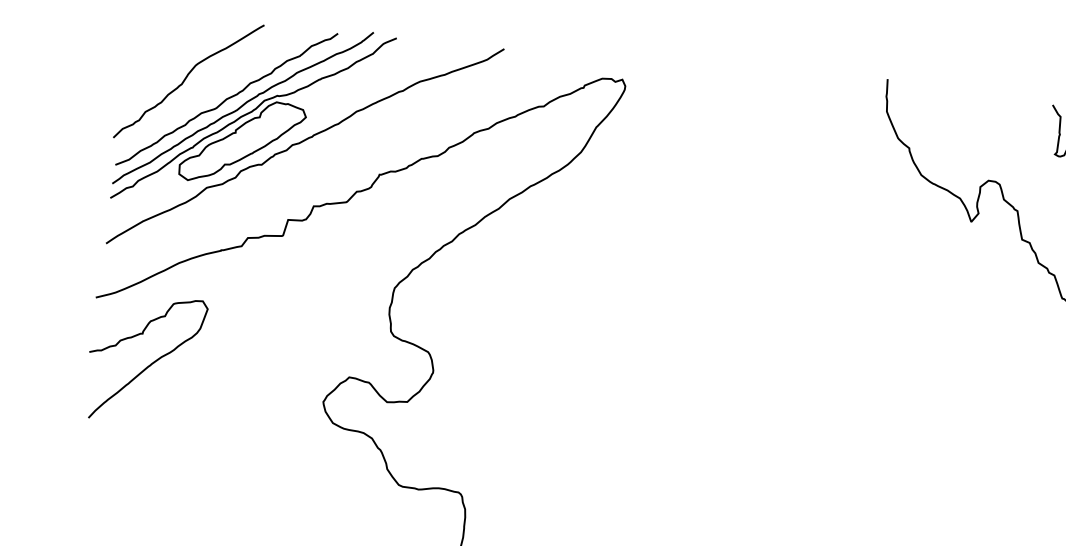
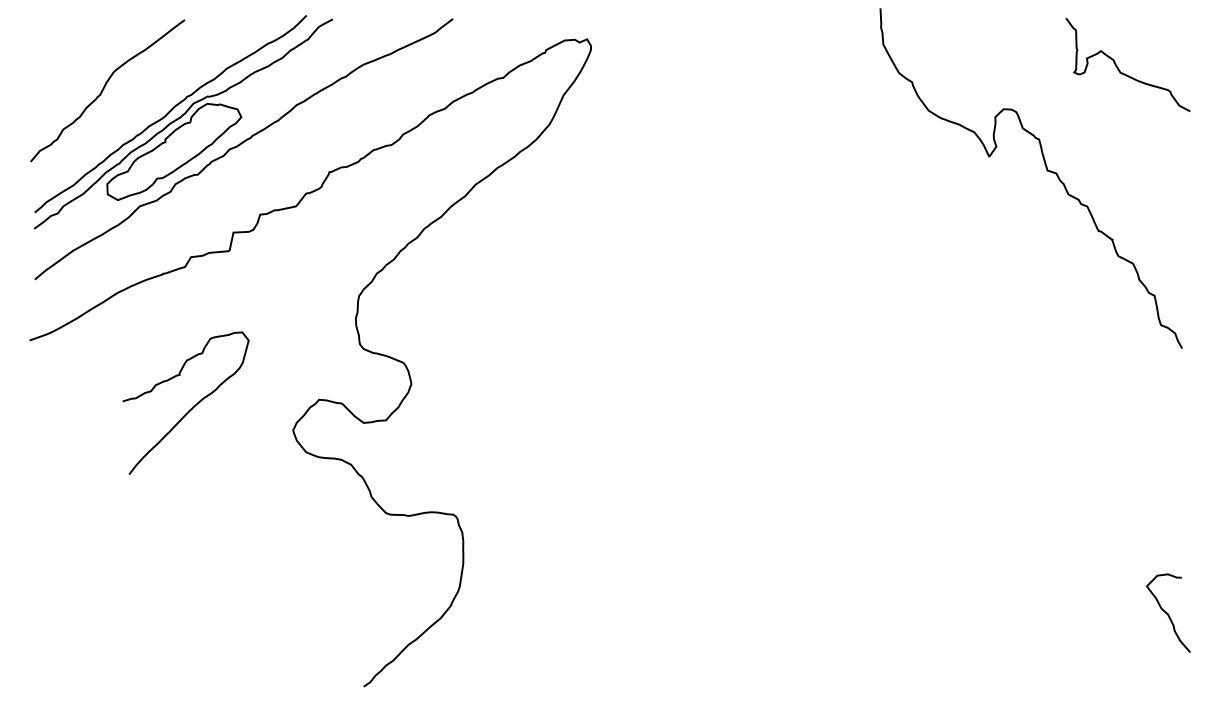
curve: (226, 99) -> (151, 106), removed
curve: (150, 363) -> (191, 407), moved

